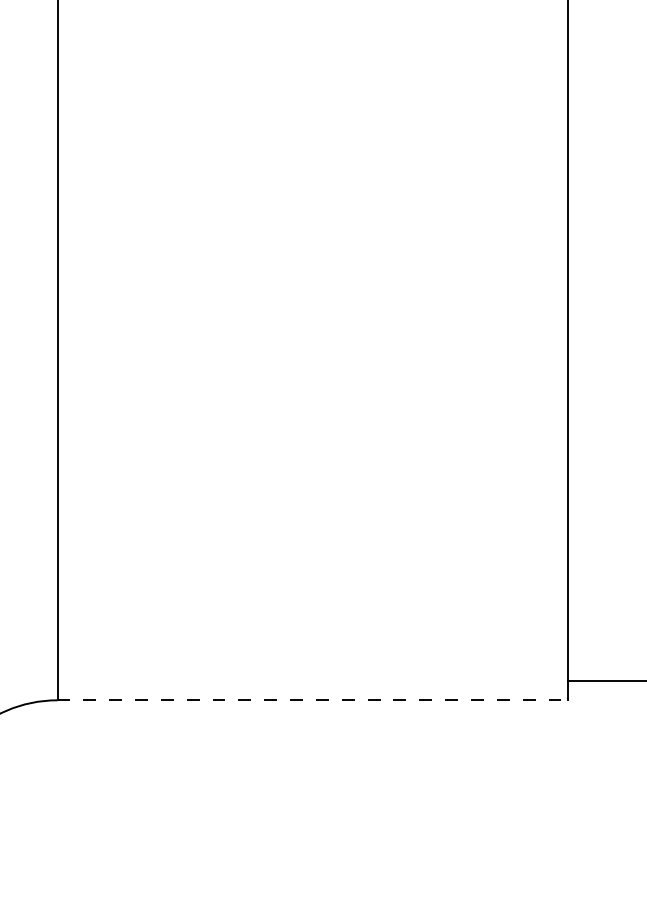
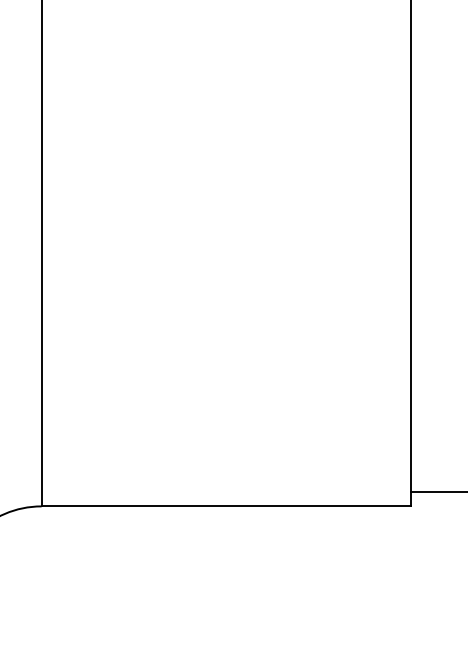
line: (313, 700) -> (226, 506), dashed -> solid

